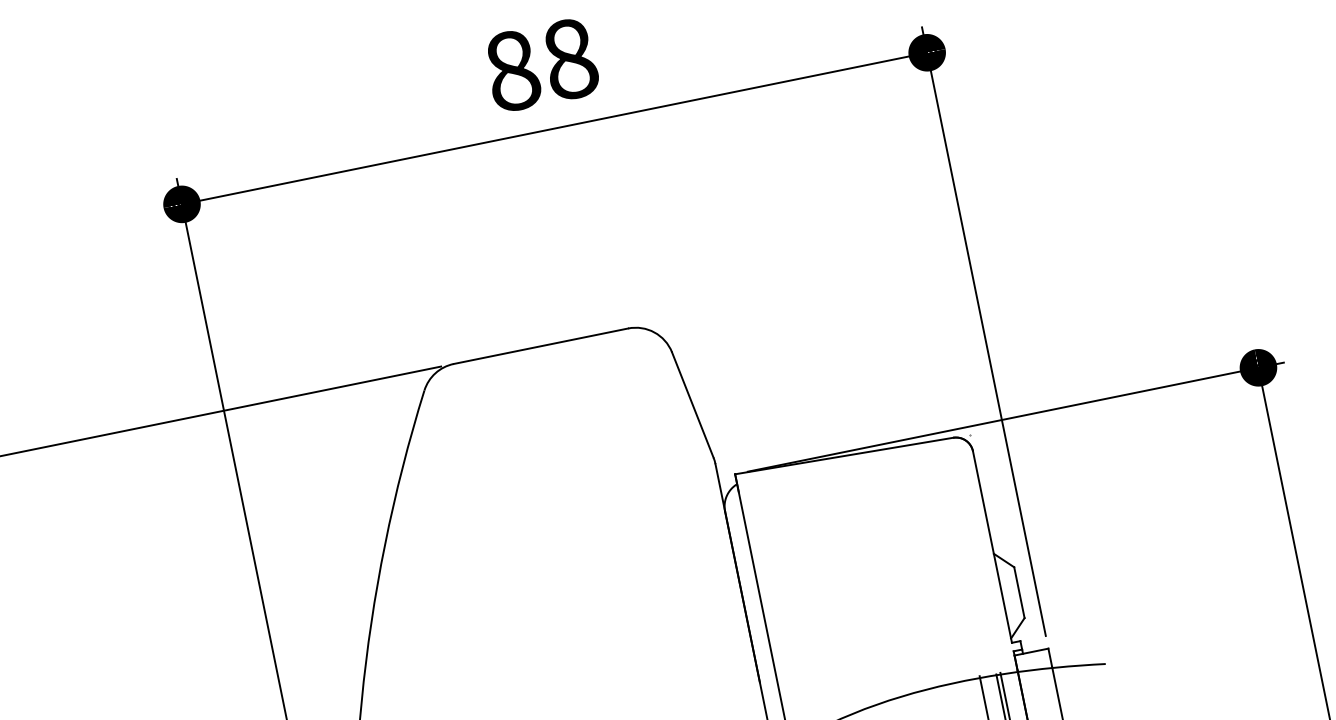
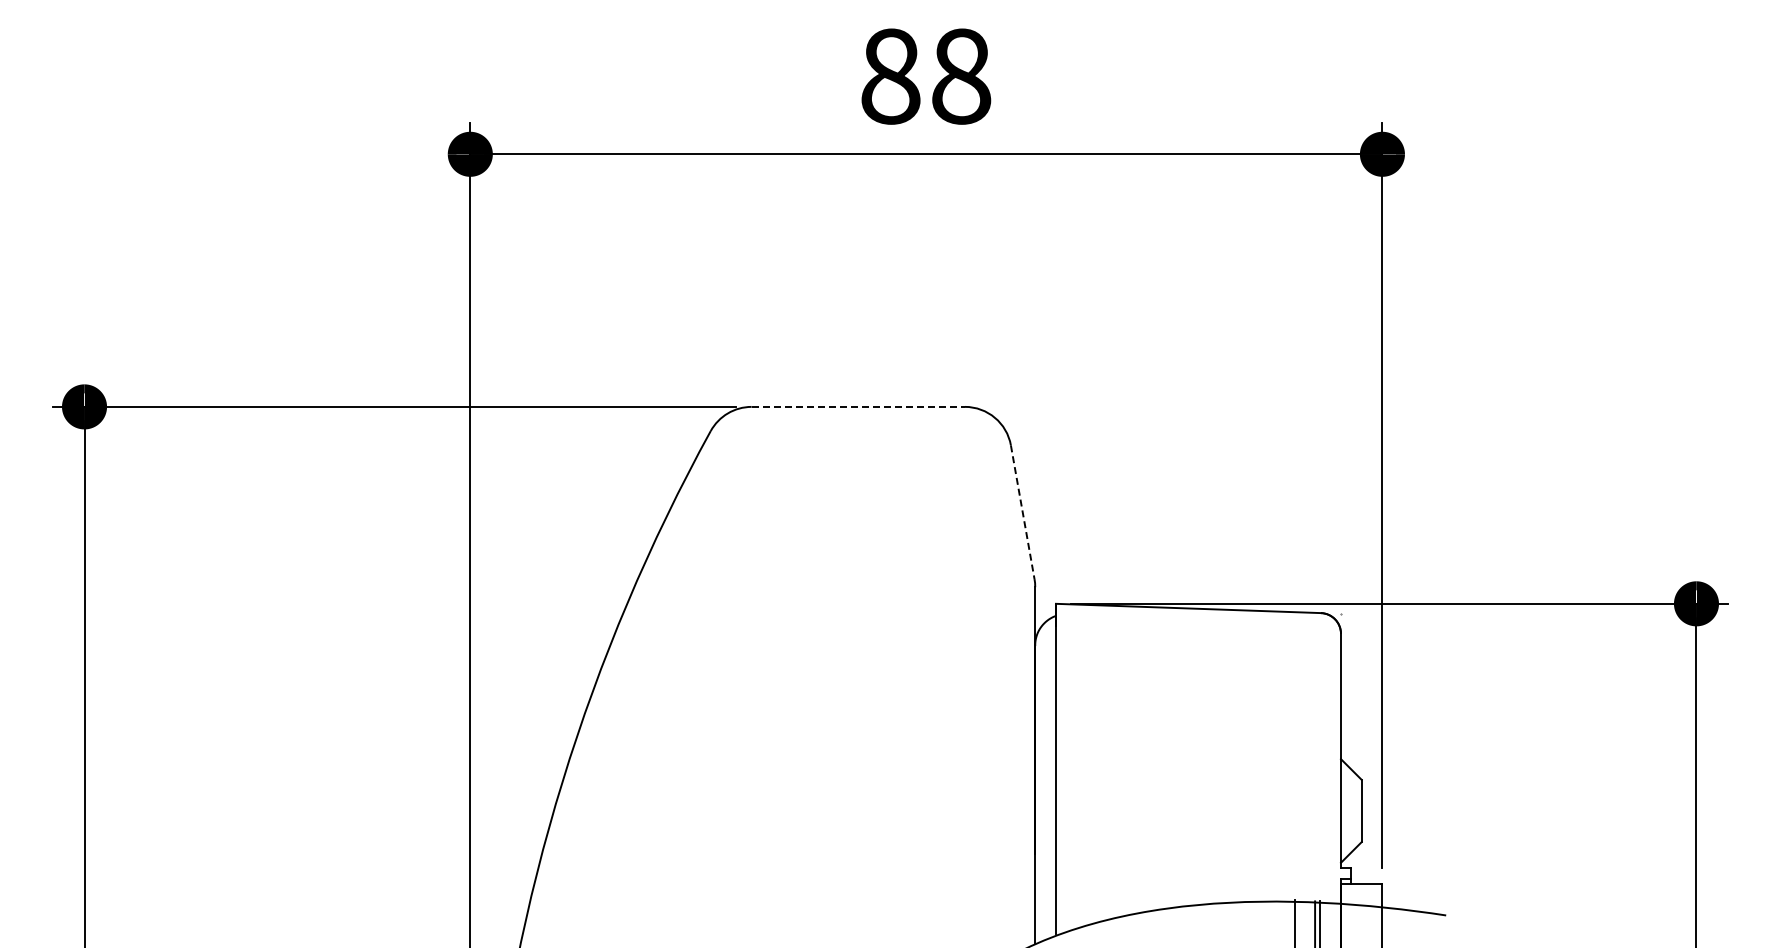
line: (541, 345) -> (858, 406), solid -> dashed
line: (692, 405) -> (1022, 512), solid -> dashed

